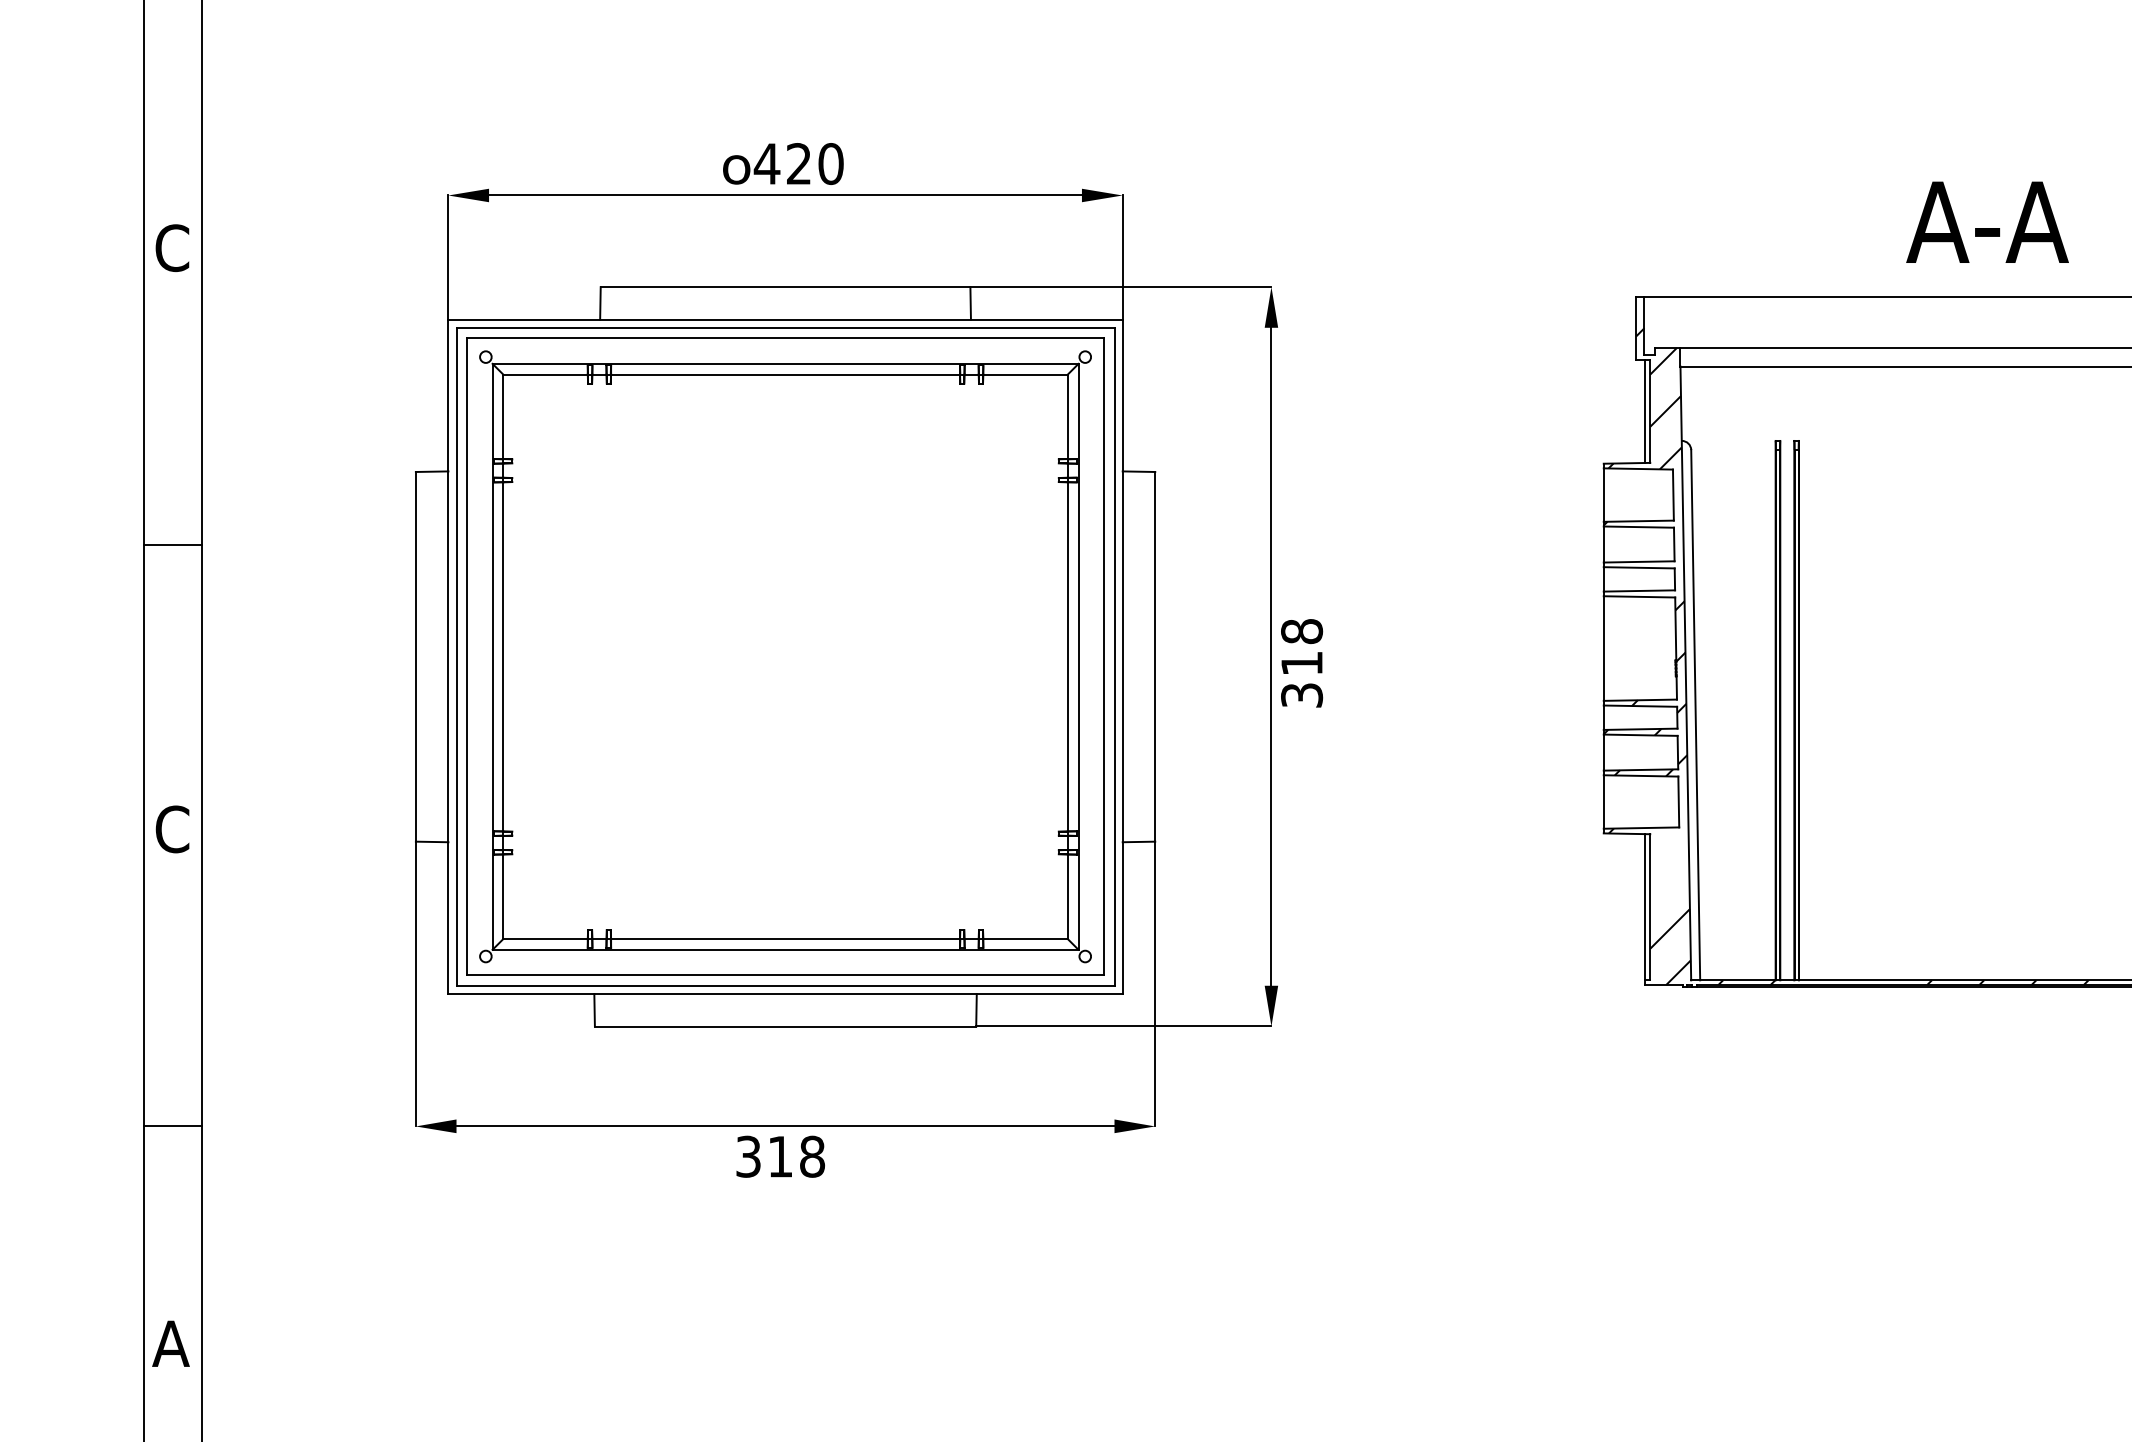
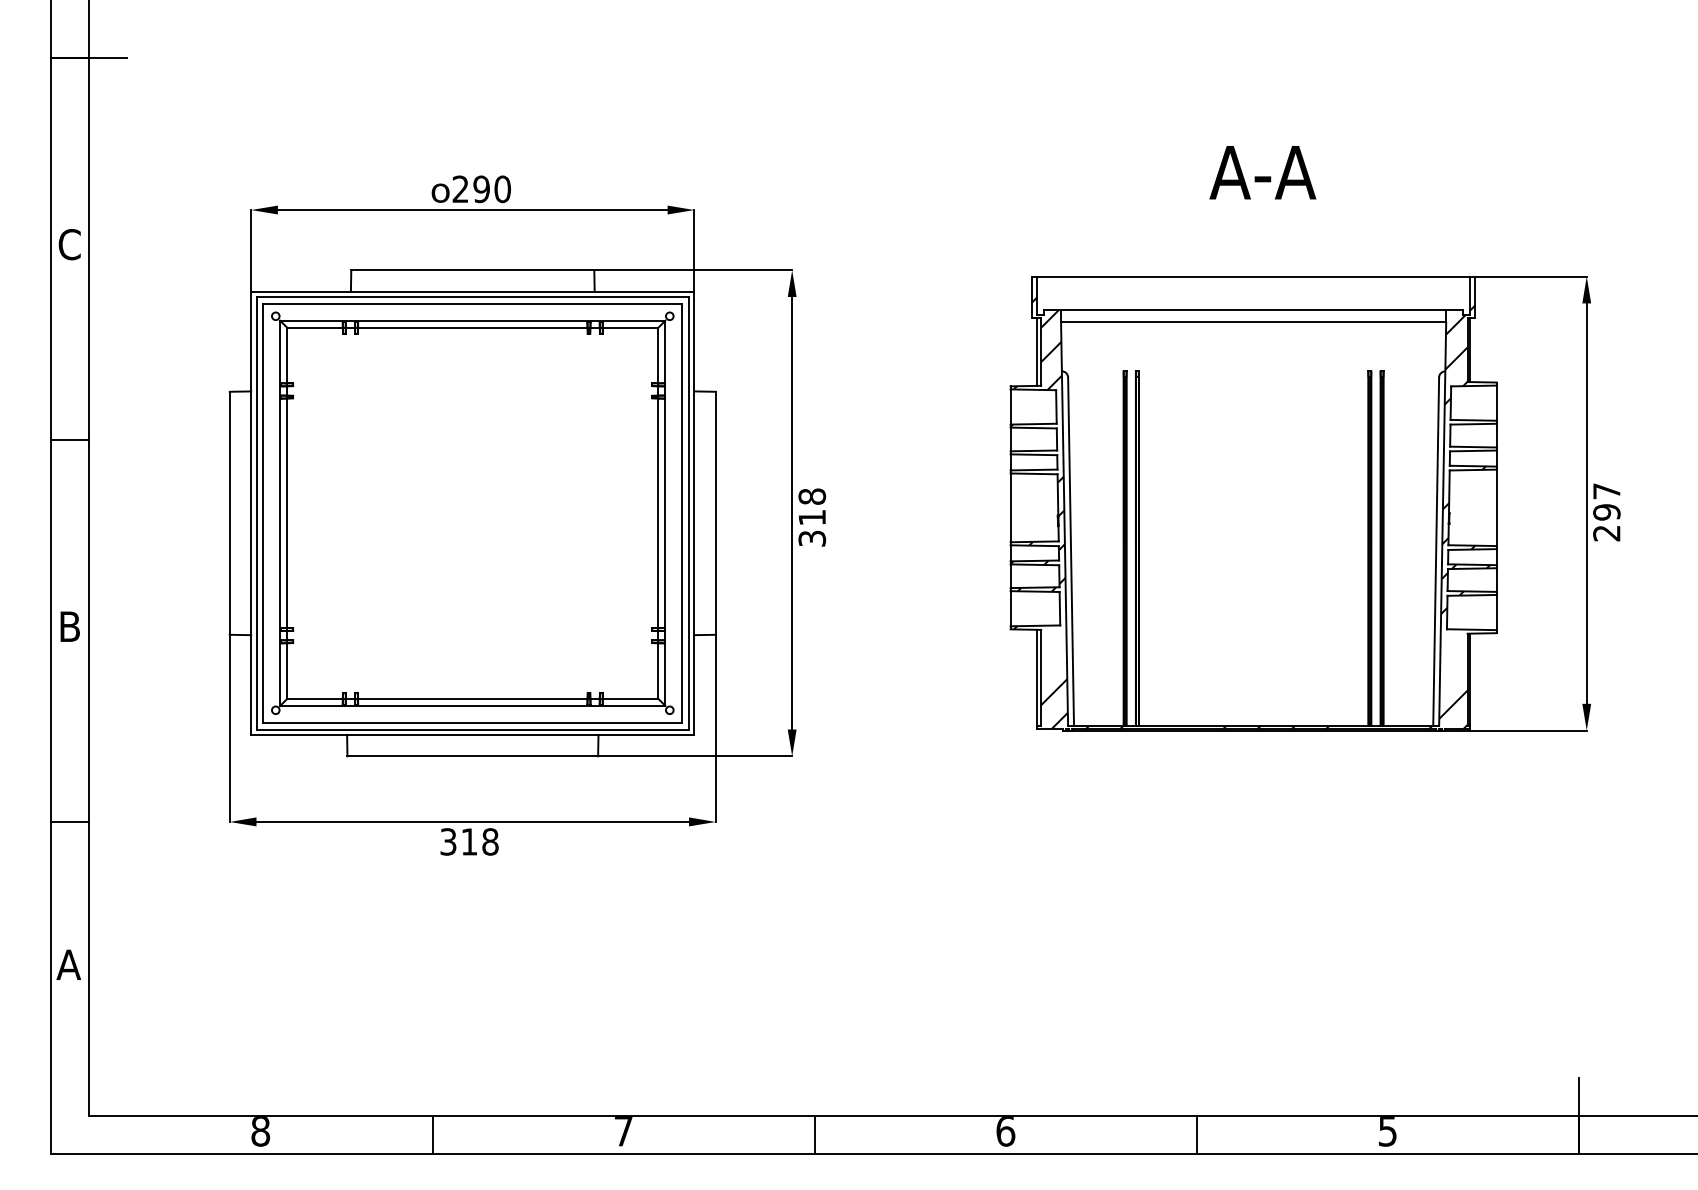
text: (782, 164) -> (470, 189), 420 -> 290
text: (1986, 222) -> (1262, 172), moved
text: (172, 829) -> (69, 626), C -> B

